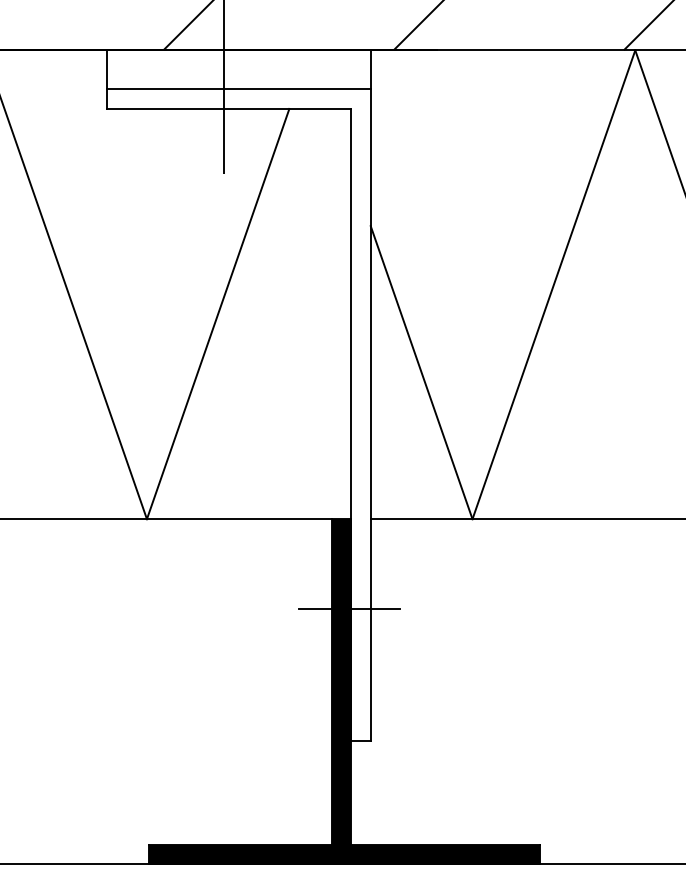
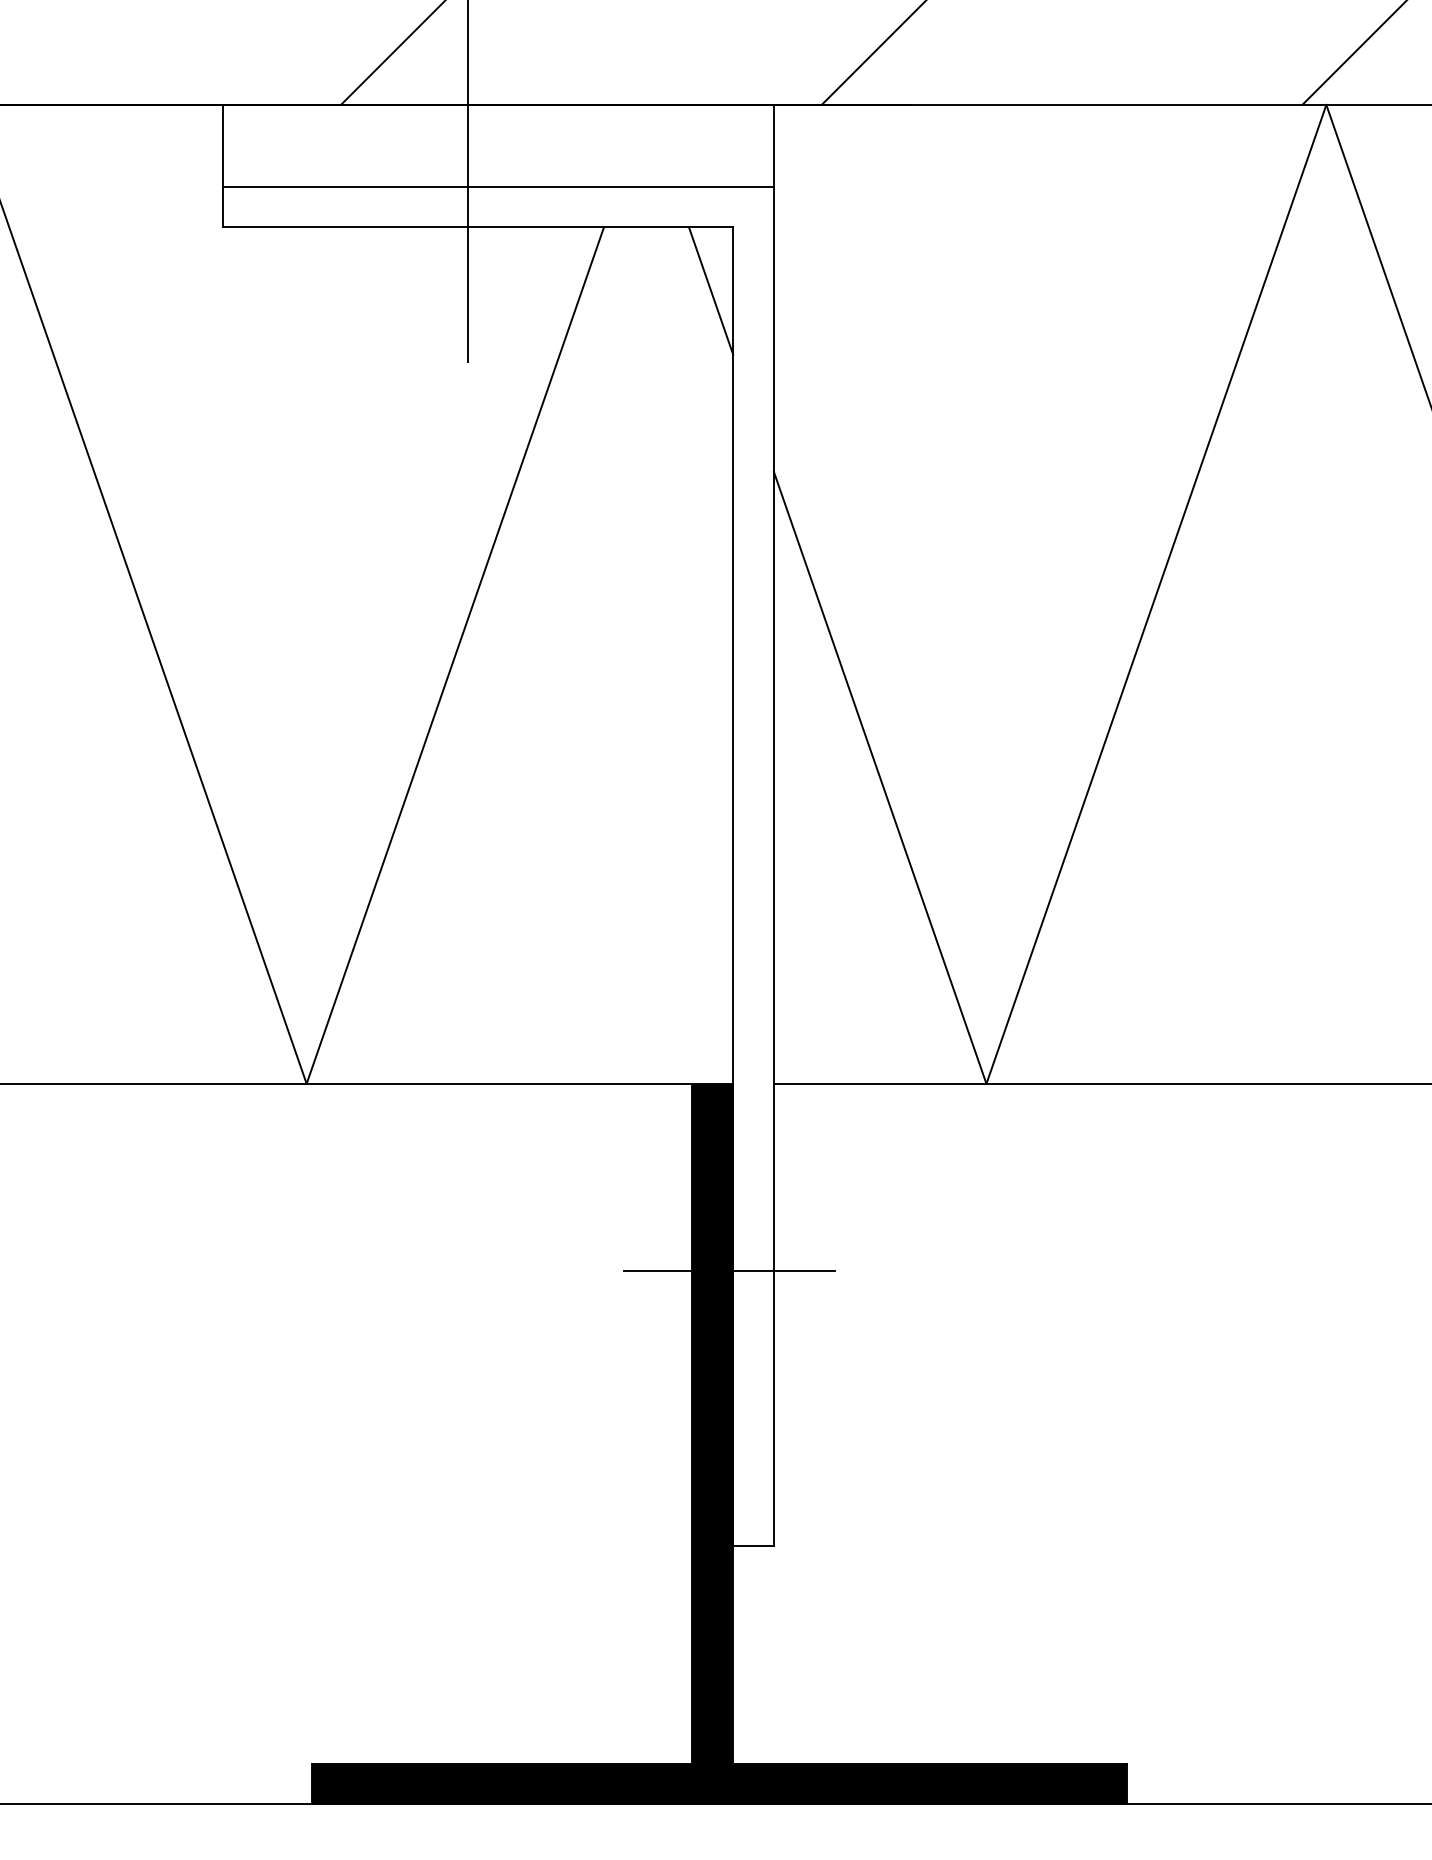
line: (340, 138) -> (710, 288), added

